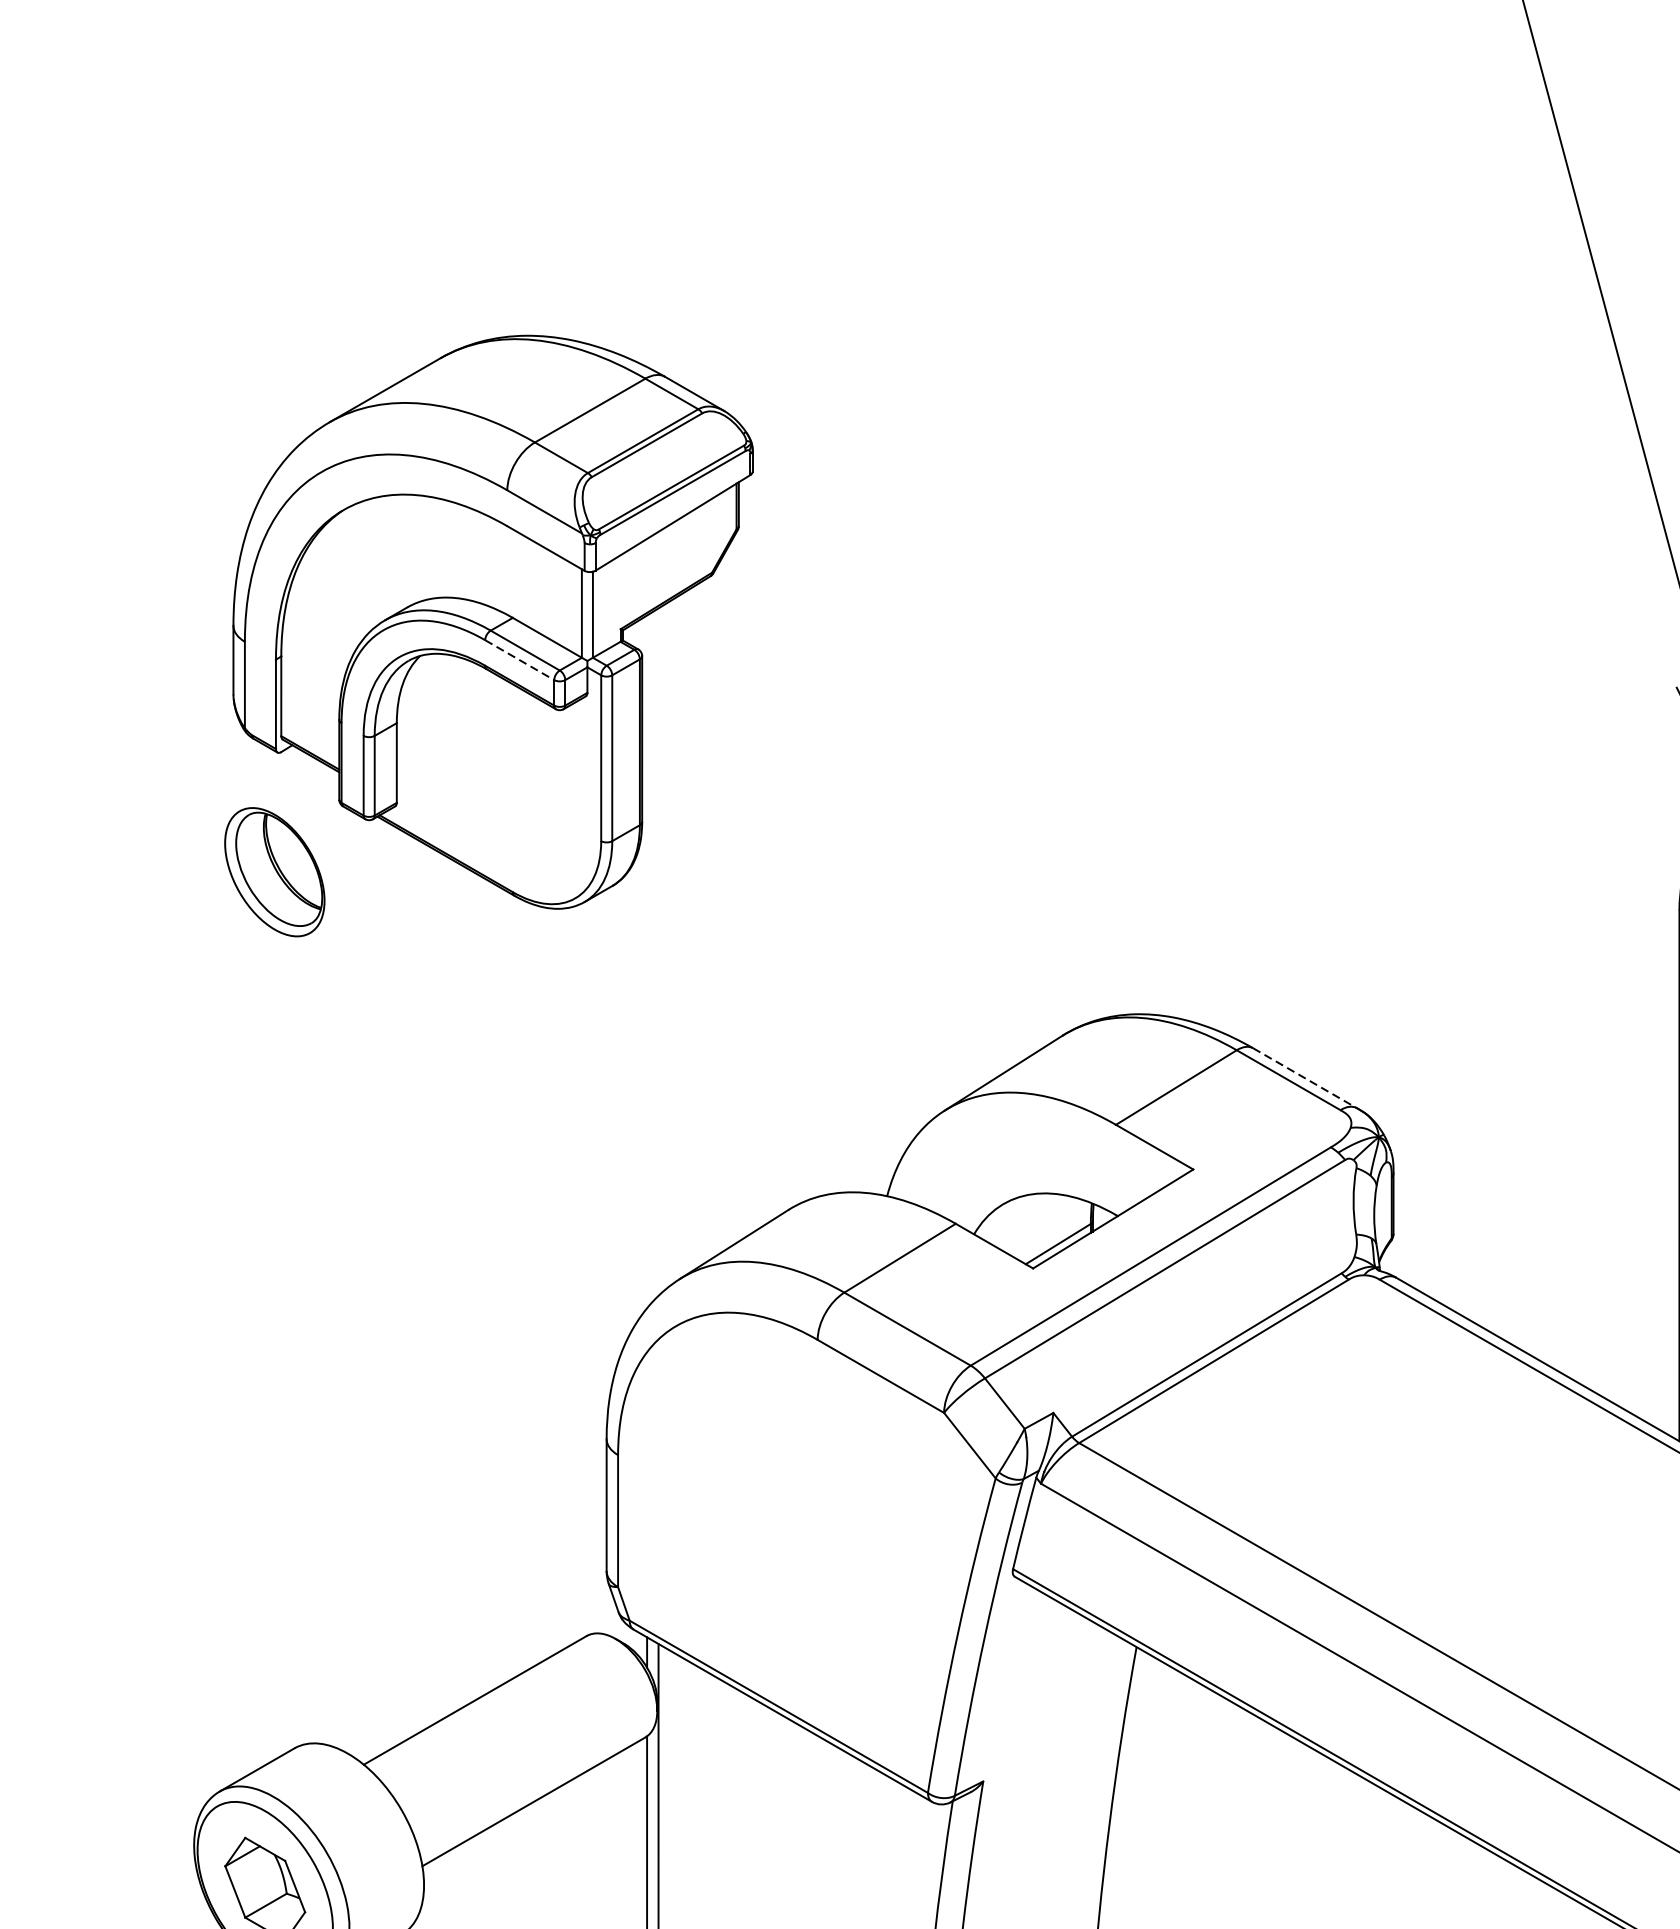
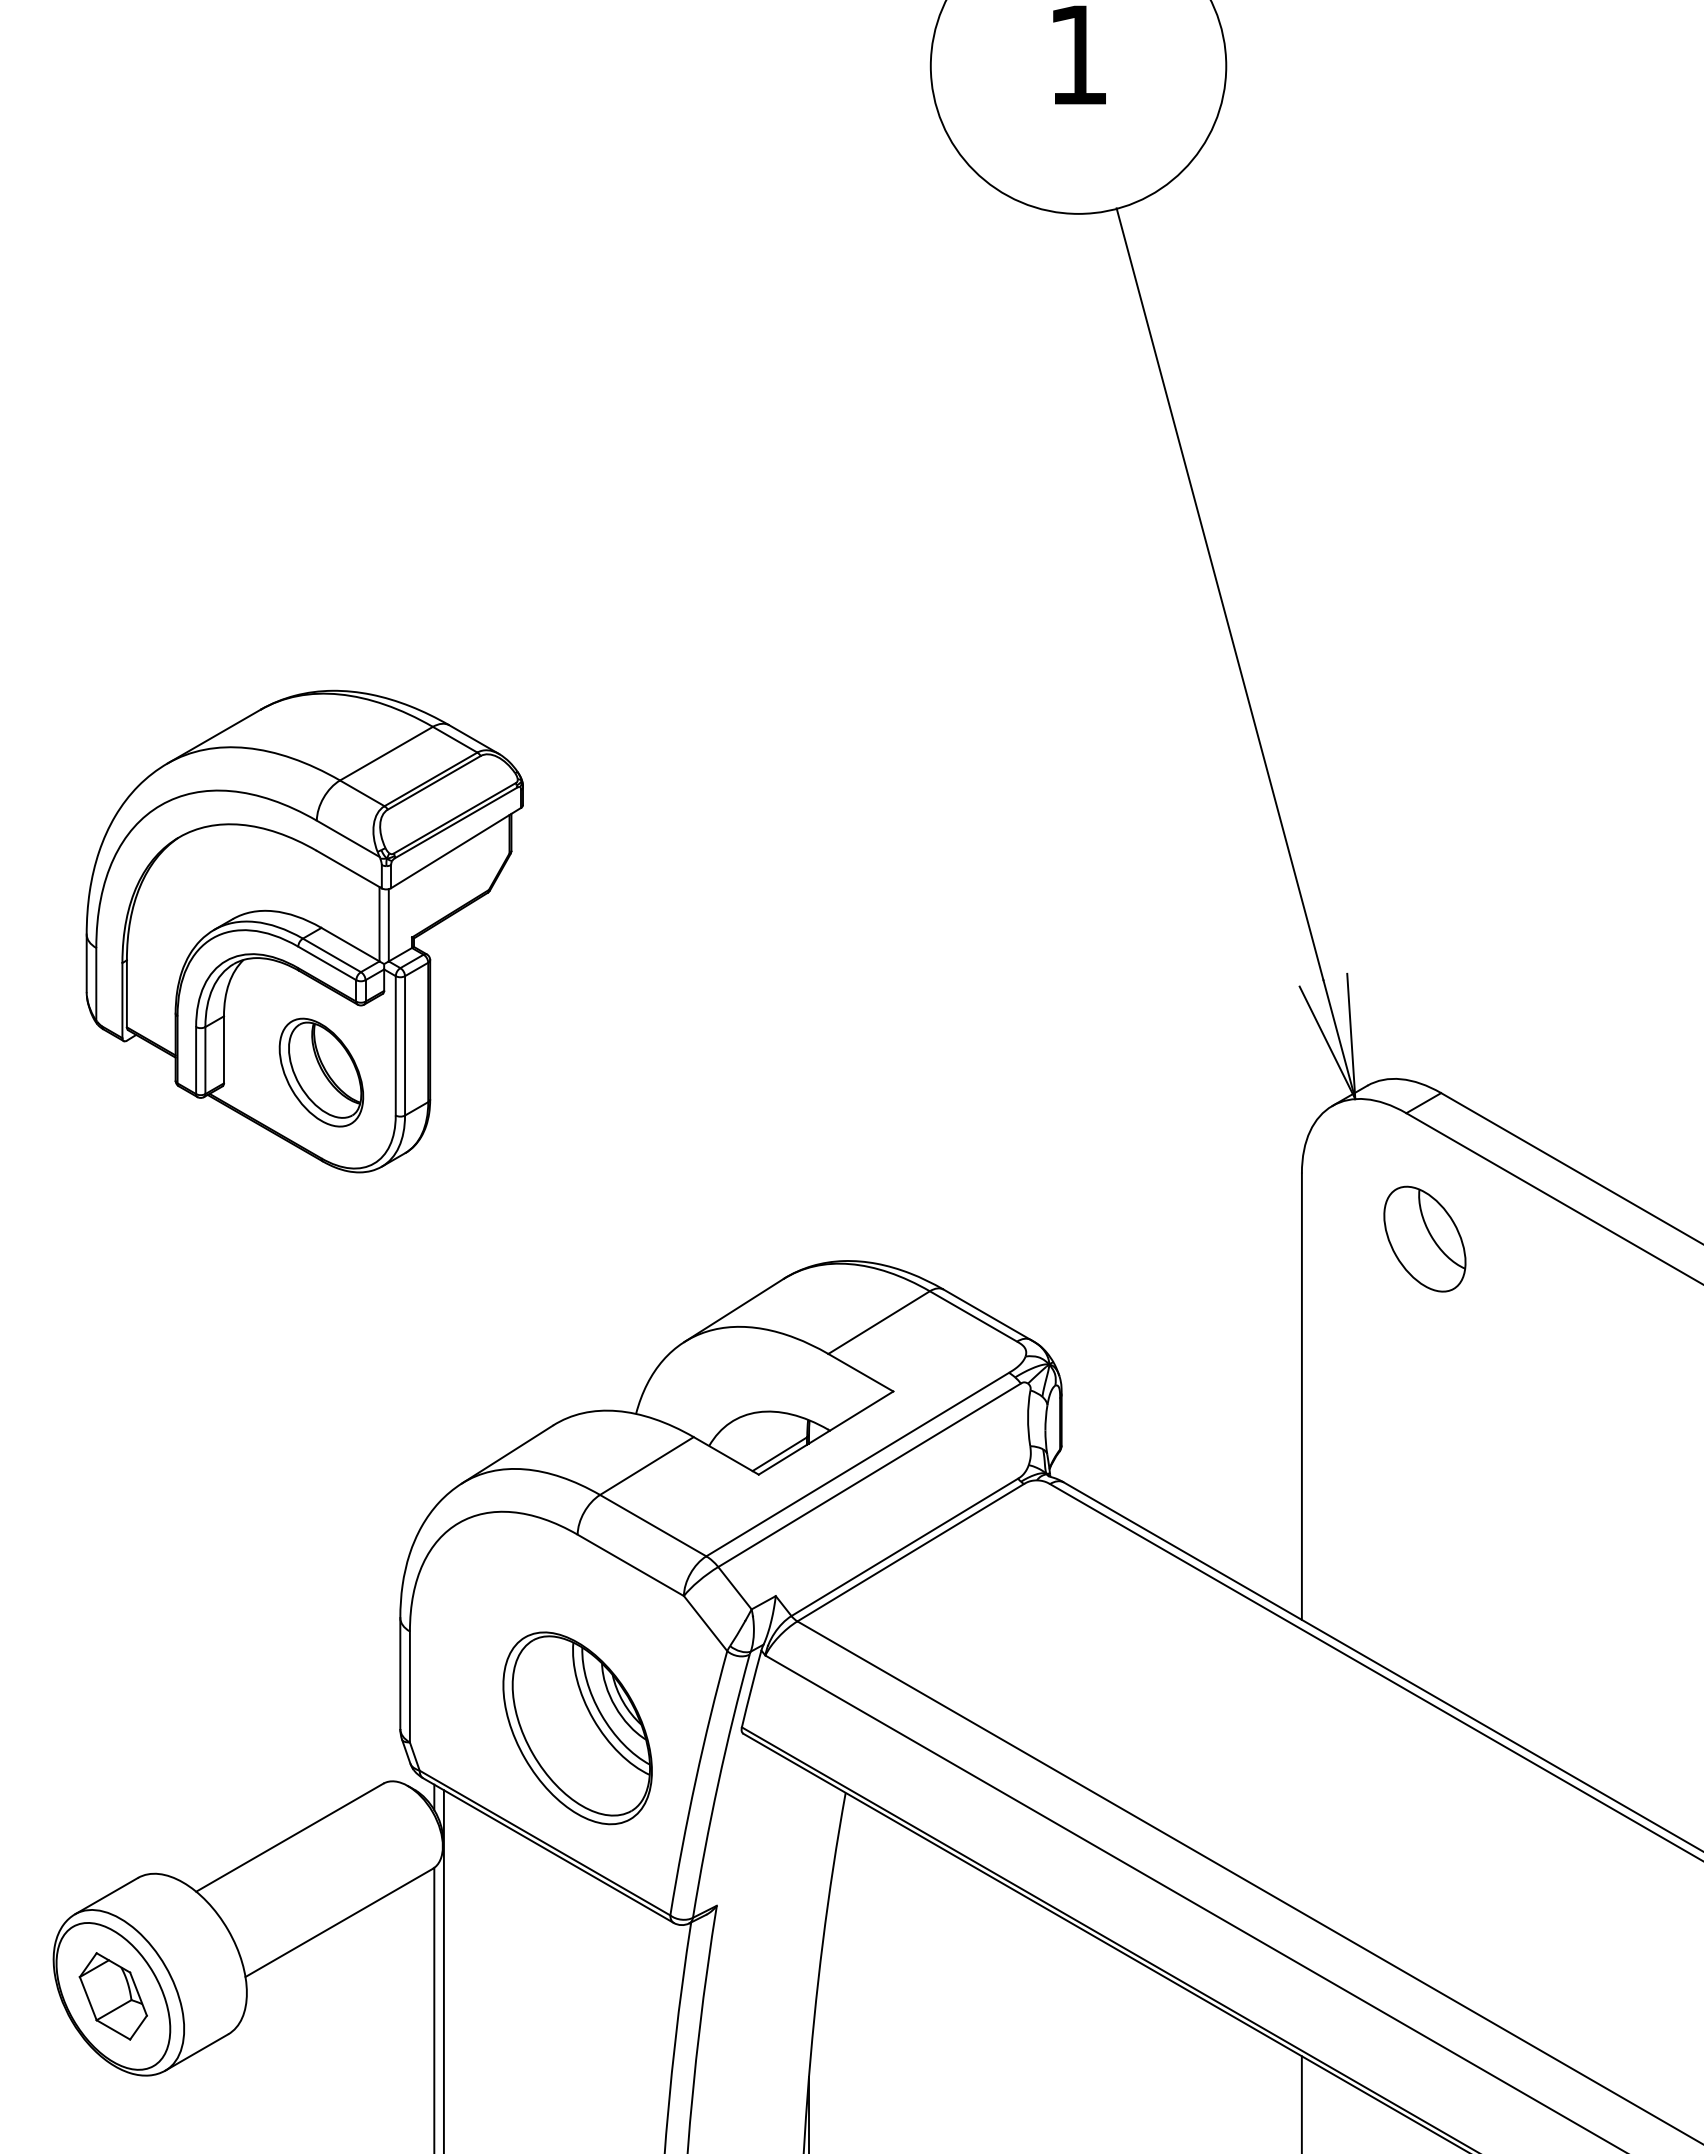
line: (519, 660) -> (327, 963), dashed -> solid
part: (274, 872) -> (321, 1072), moved
line: (1305, 1079) -> (987, 1315), dashed -> solid
part: (817, 1570) -> (577, 1728), added

